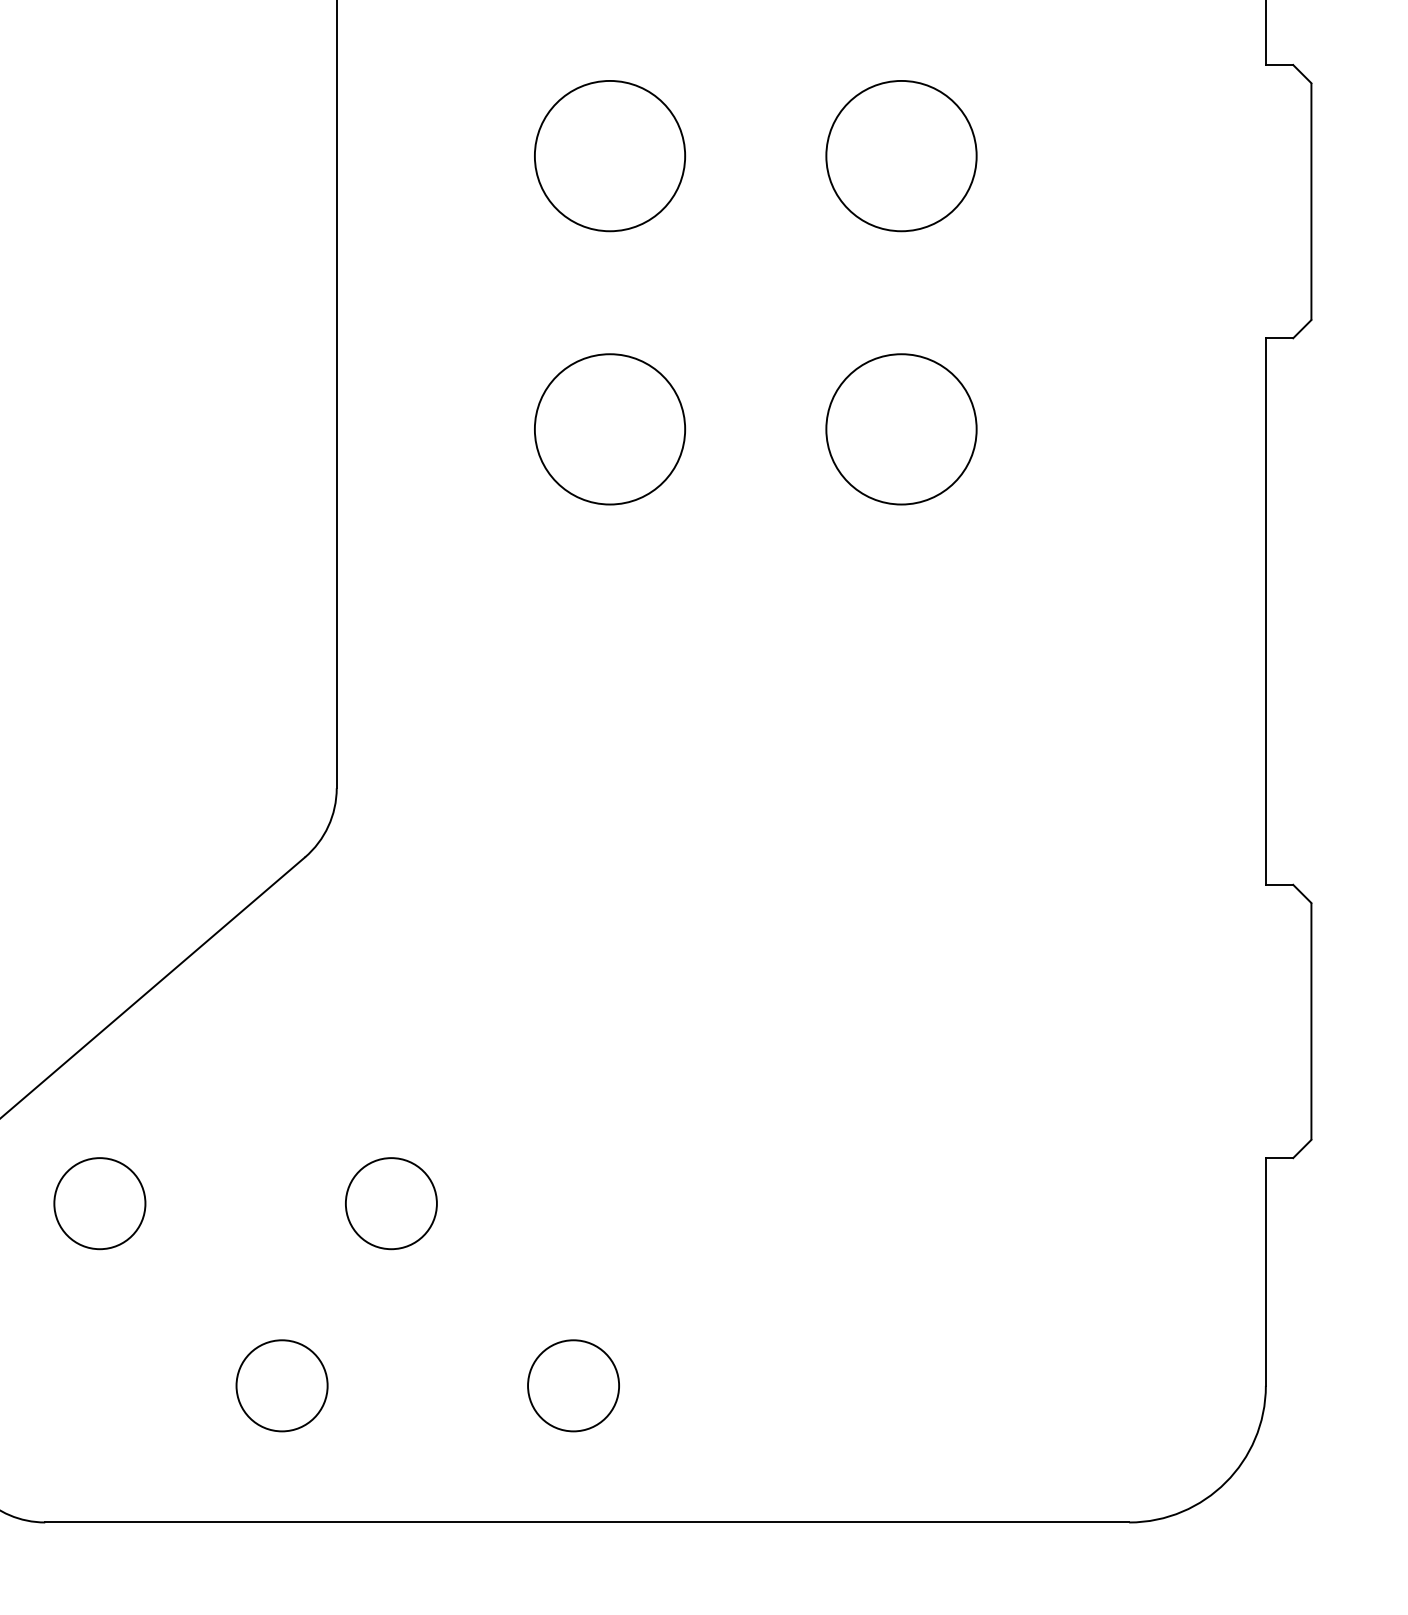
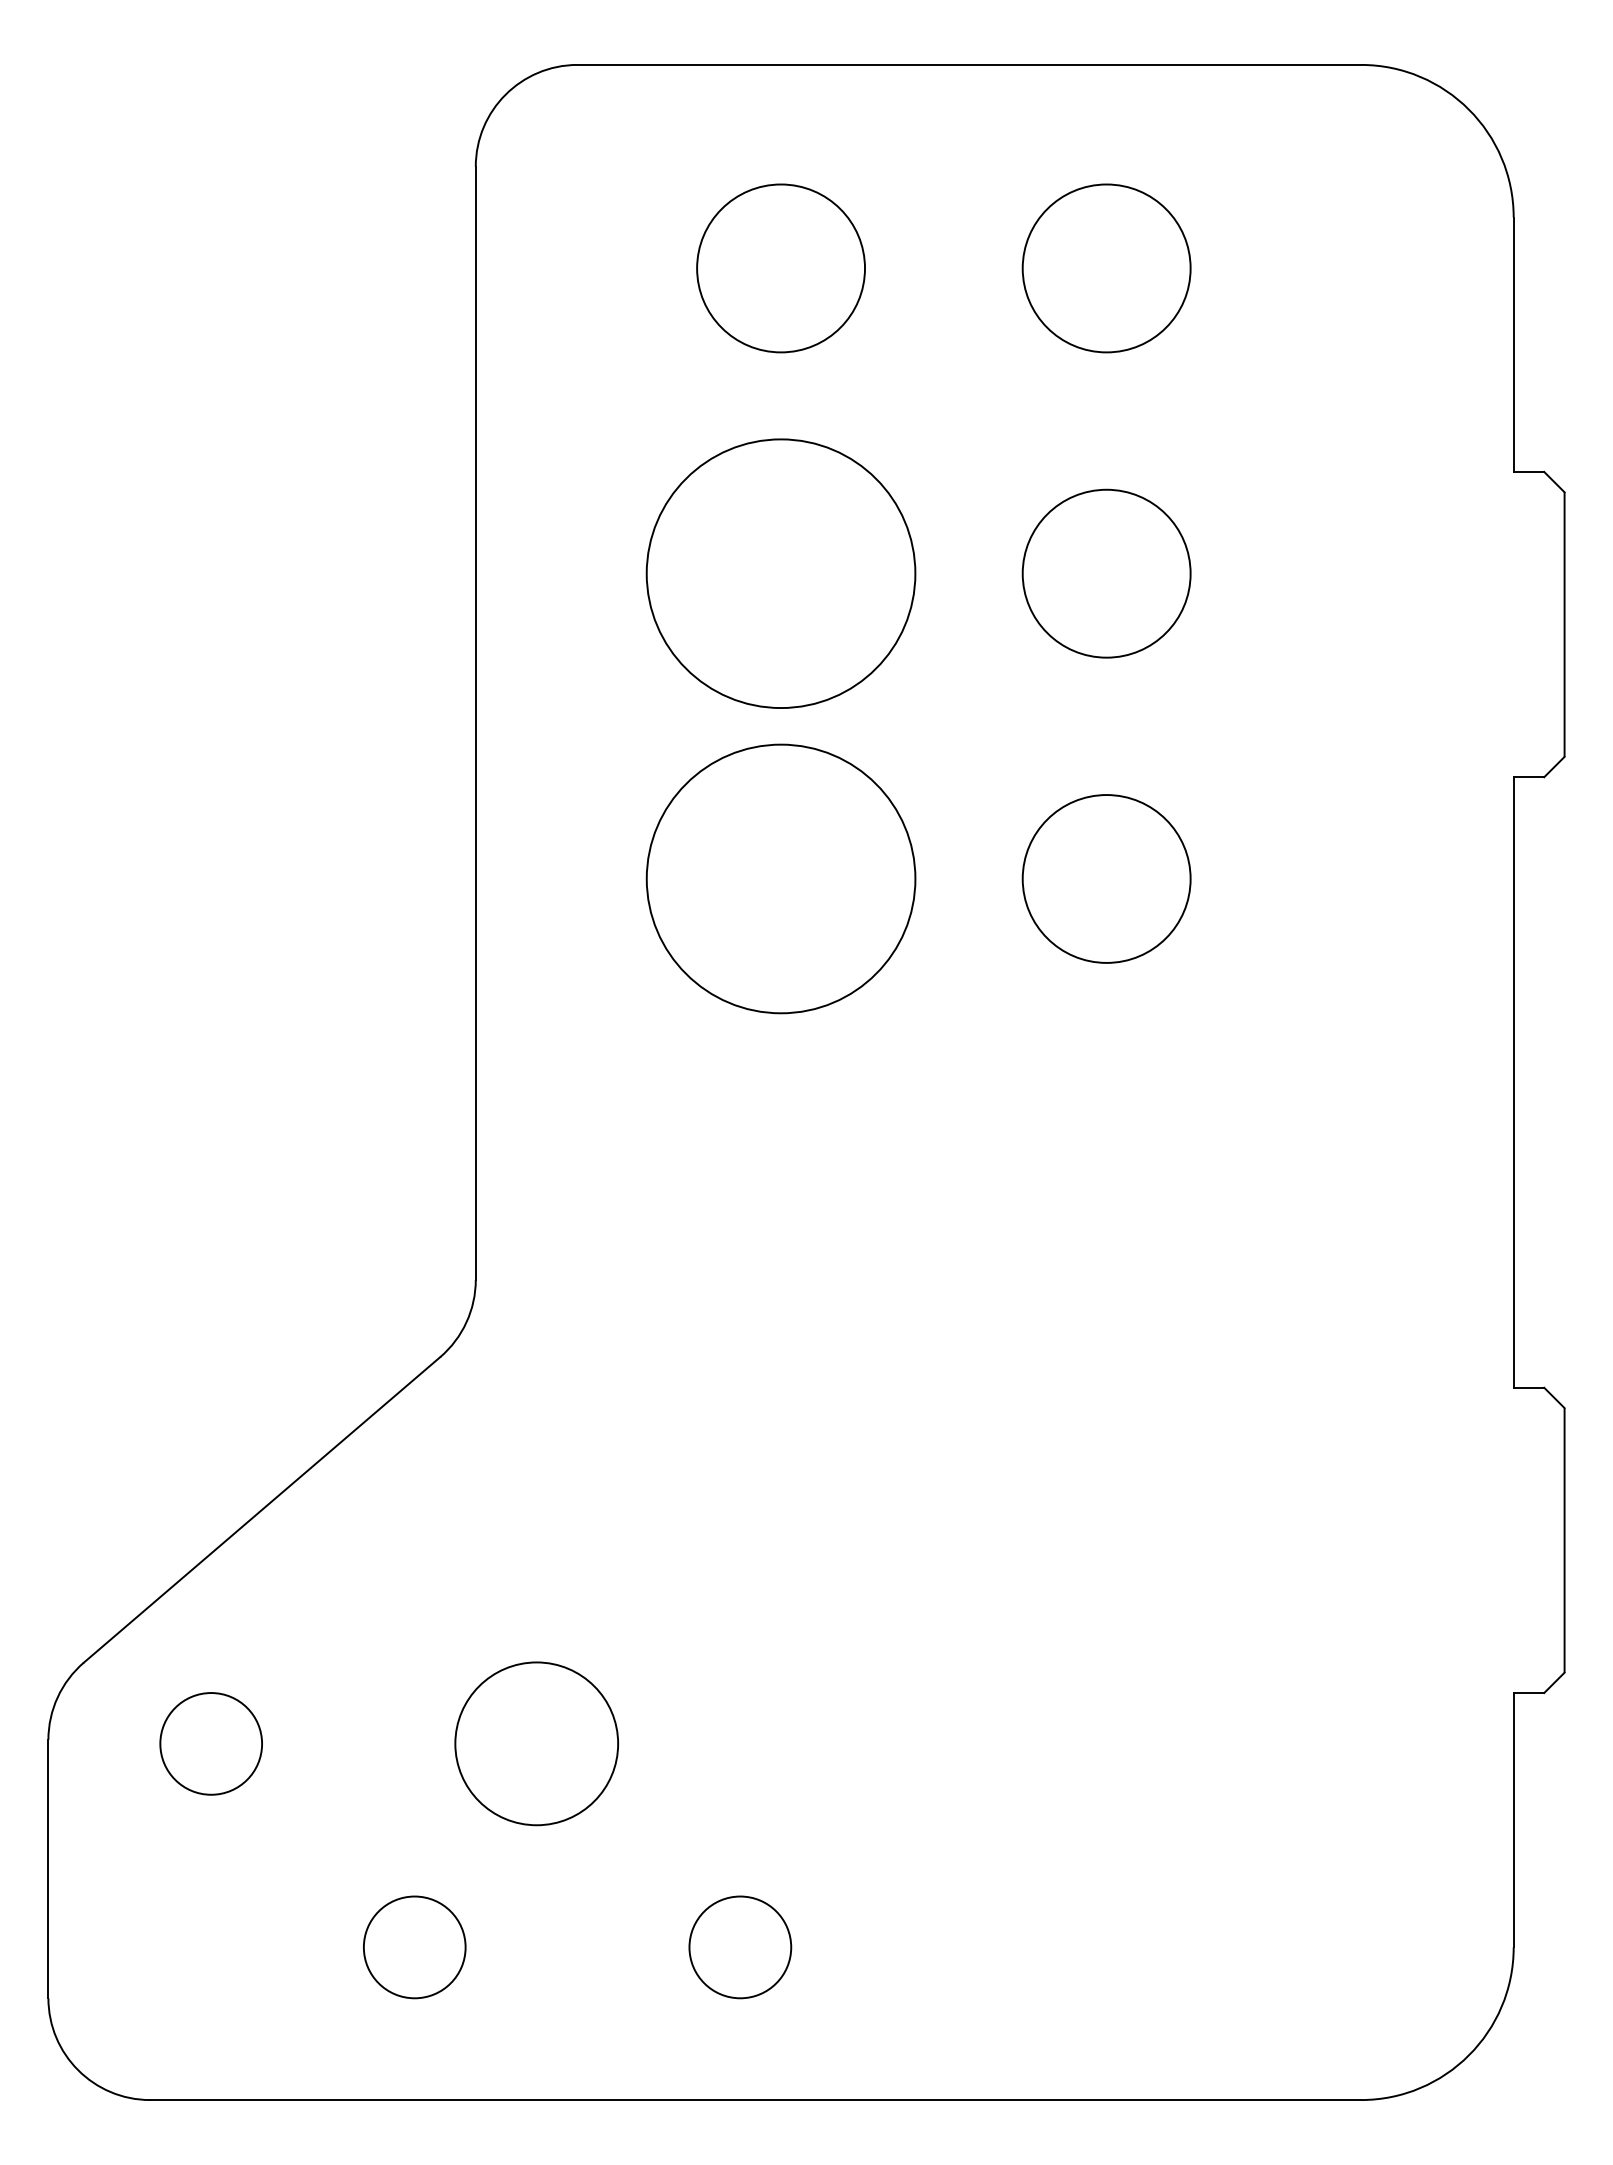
circle: (610, 155) -> (781, 573), size x1.6
circle: (609, 428) -> (780, 878), size x1.6
circle: (391, 1203) -> (536, 1743), size x1.6

